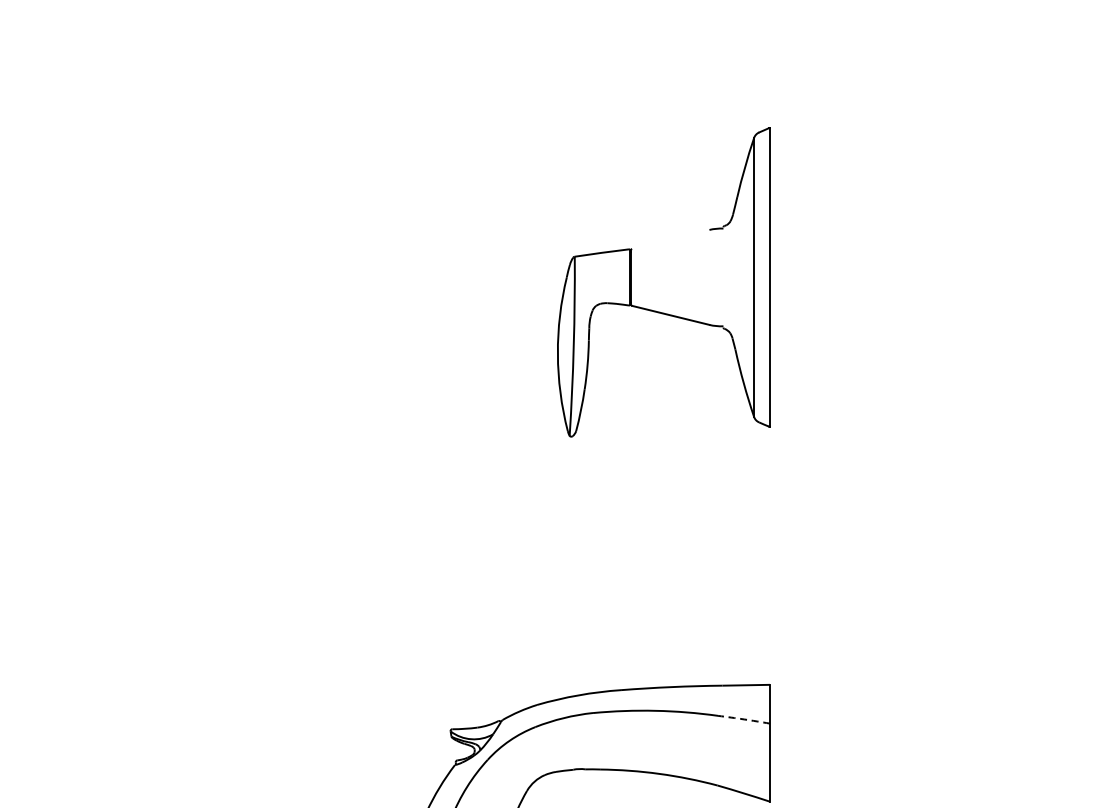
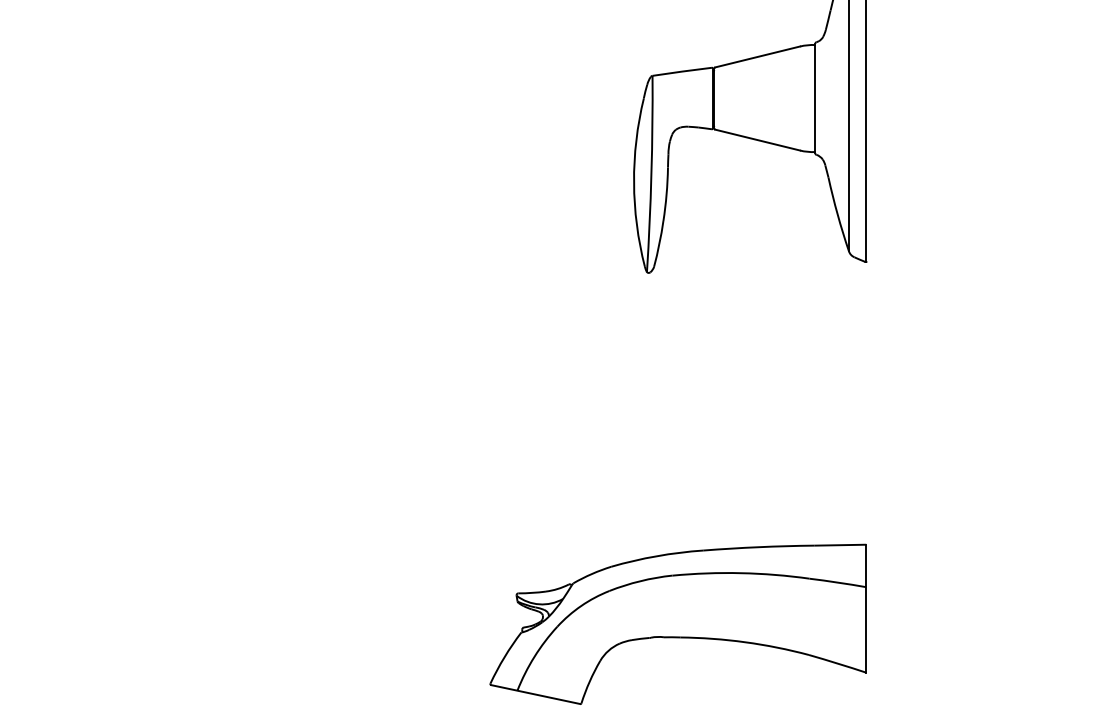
line: (670, 238) -> (757, 55), added
line: (723, 277) -> (815, 98), added
arc: (744, 719) -> (838, 582), dashed -> solid

